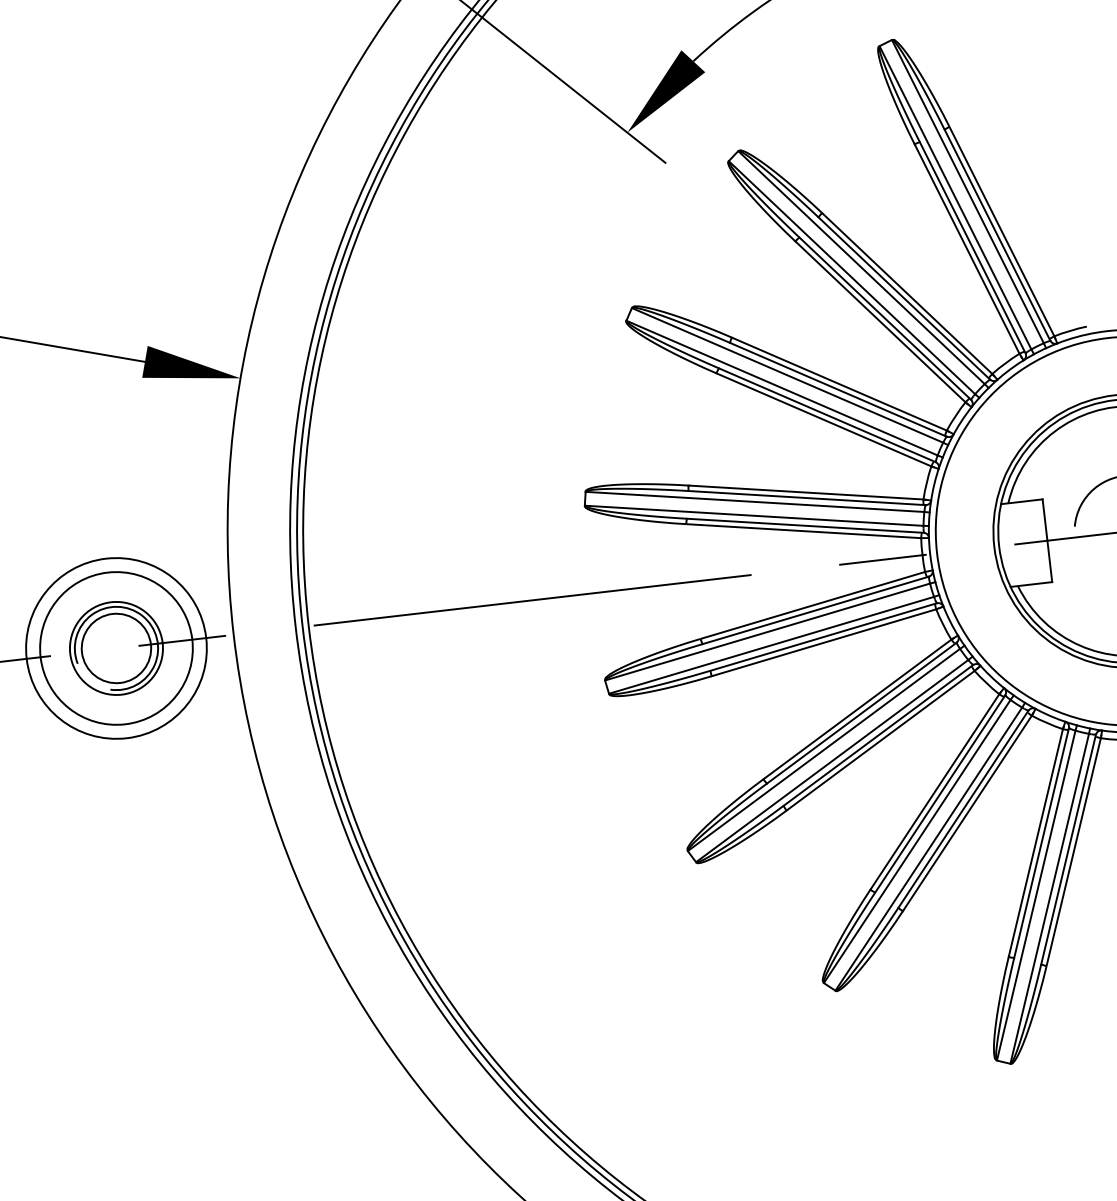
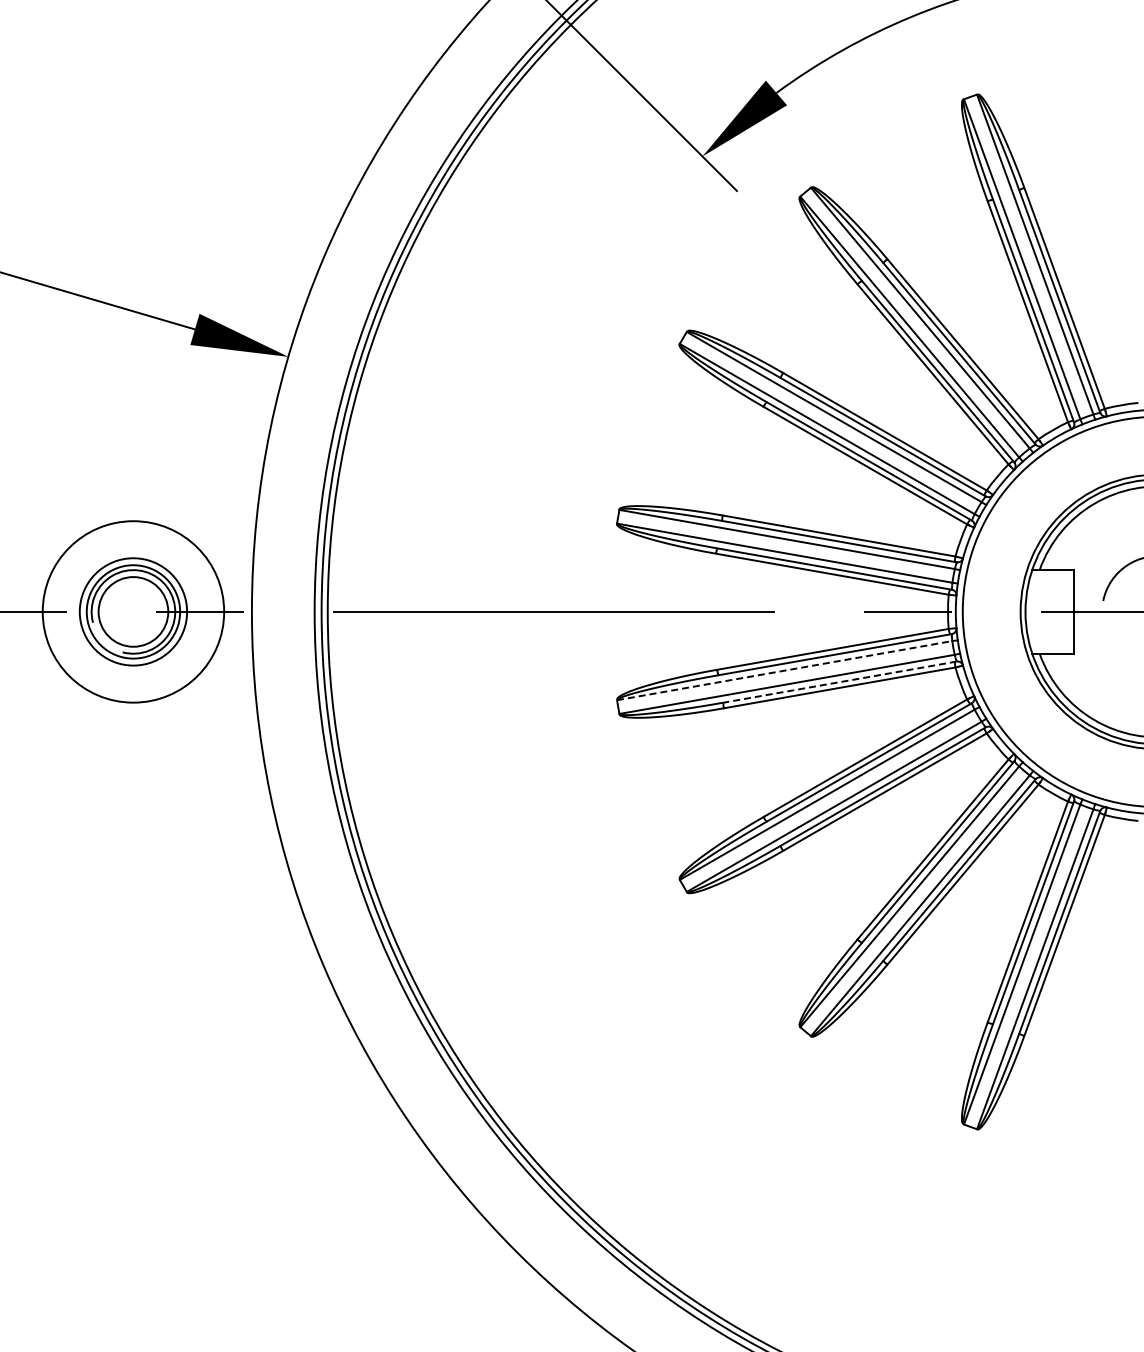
line: (768, 631) -> (785, 670), solid -> dashed
line: (823, 637) -> (839, 682), solid -> dashed
circle: (116, 648) -> (133, 611), size x0.7

